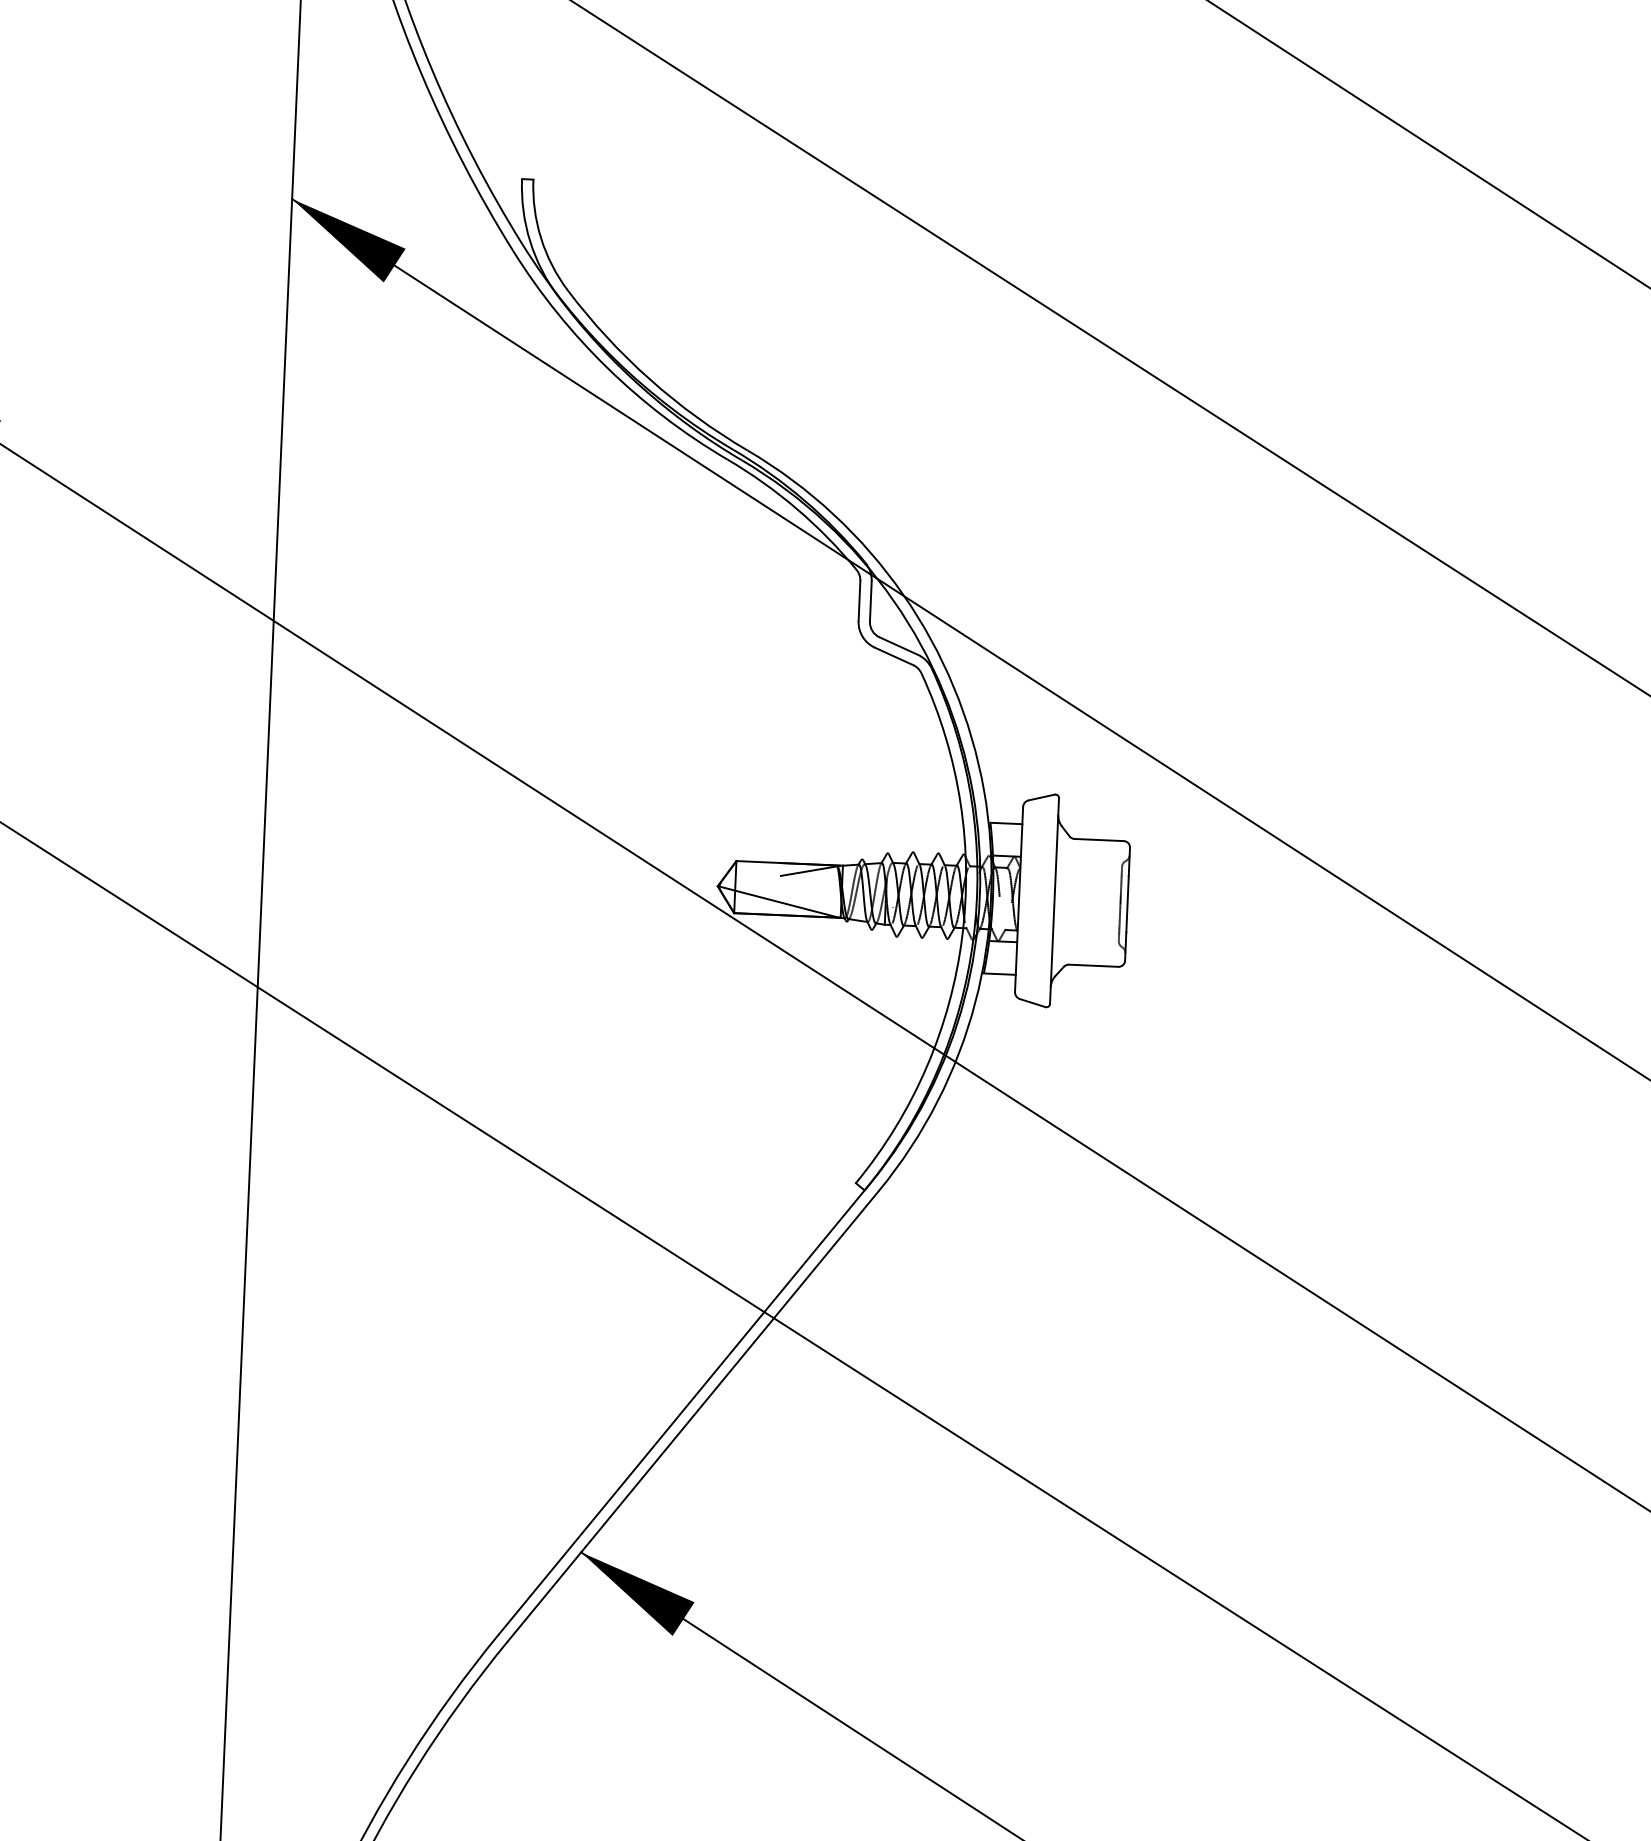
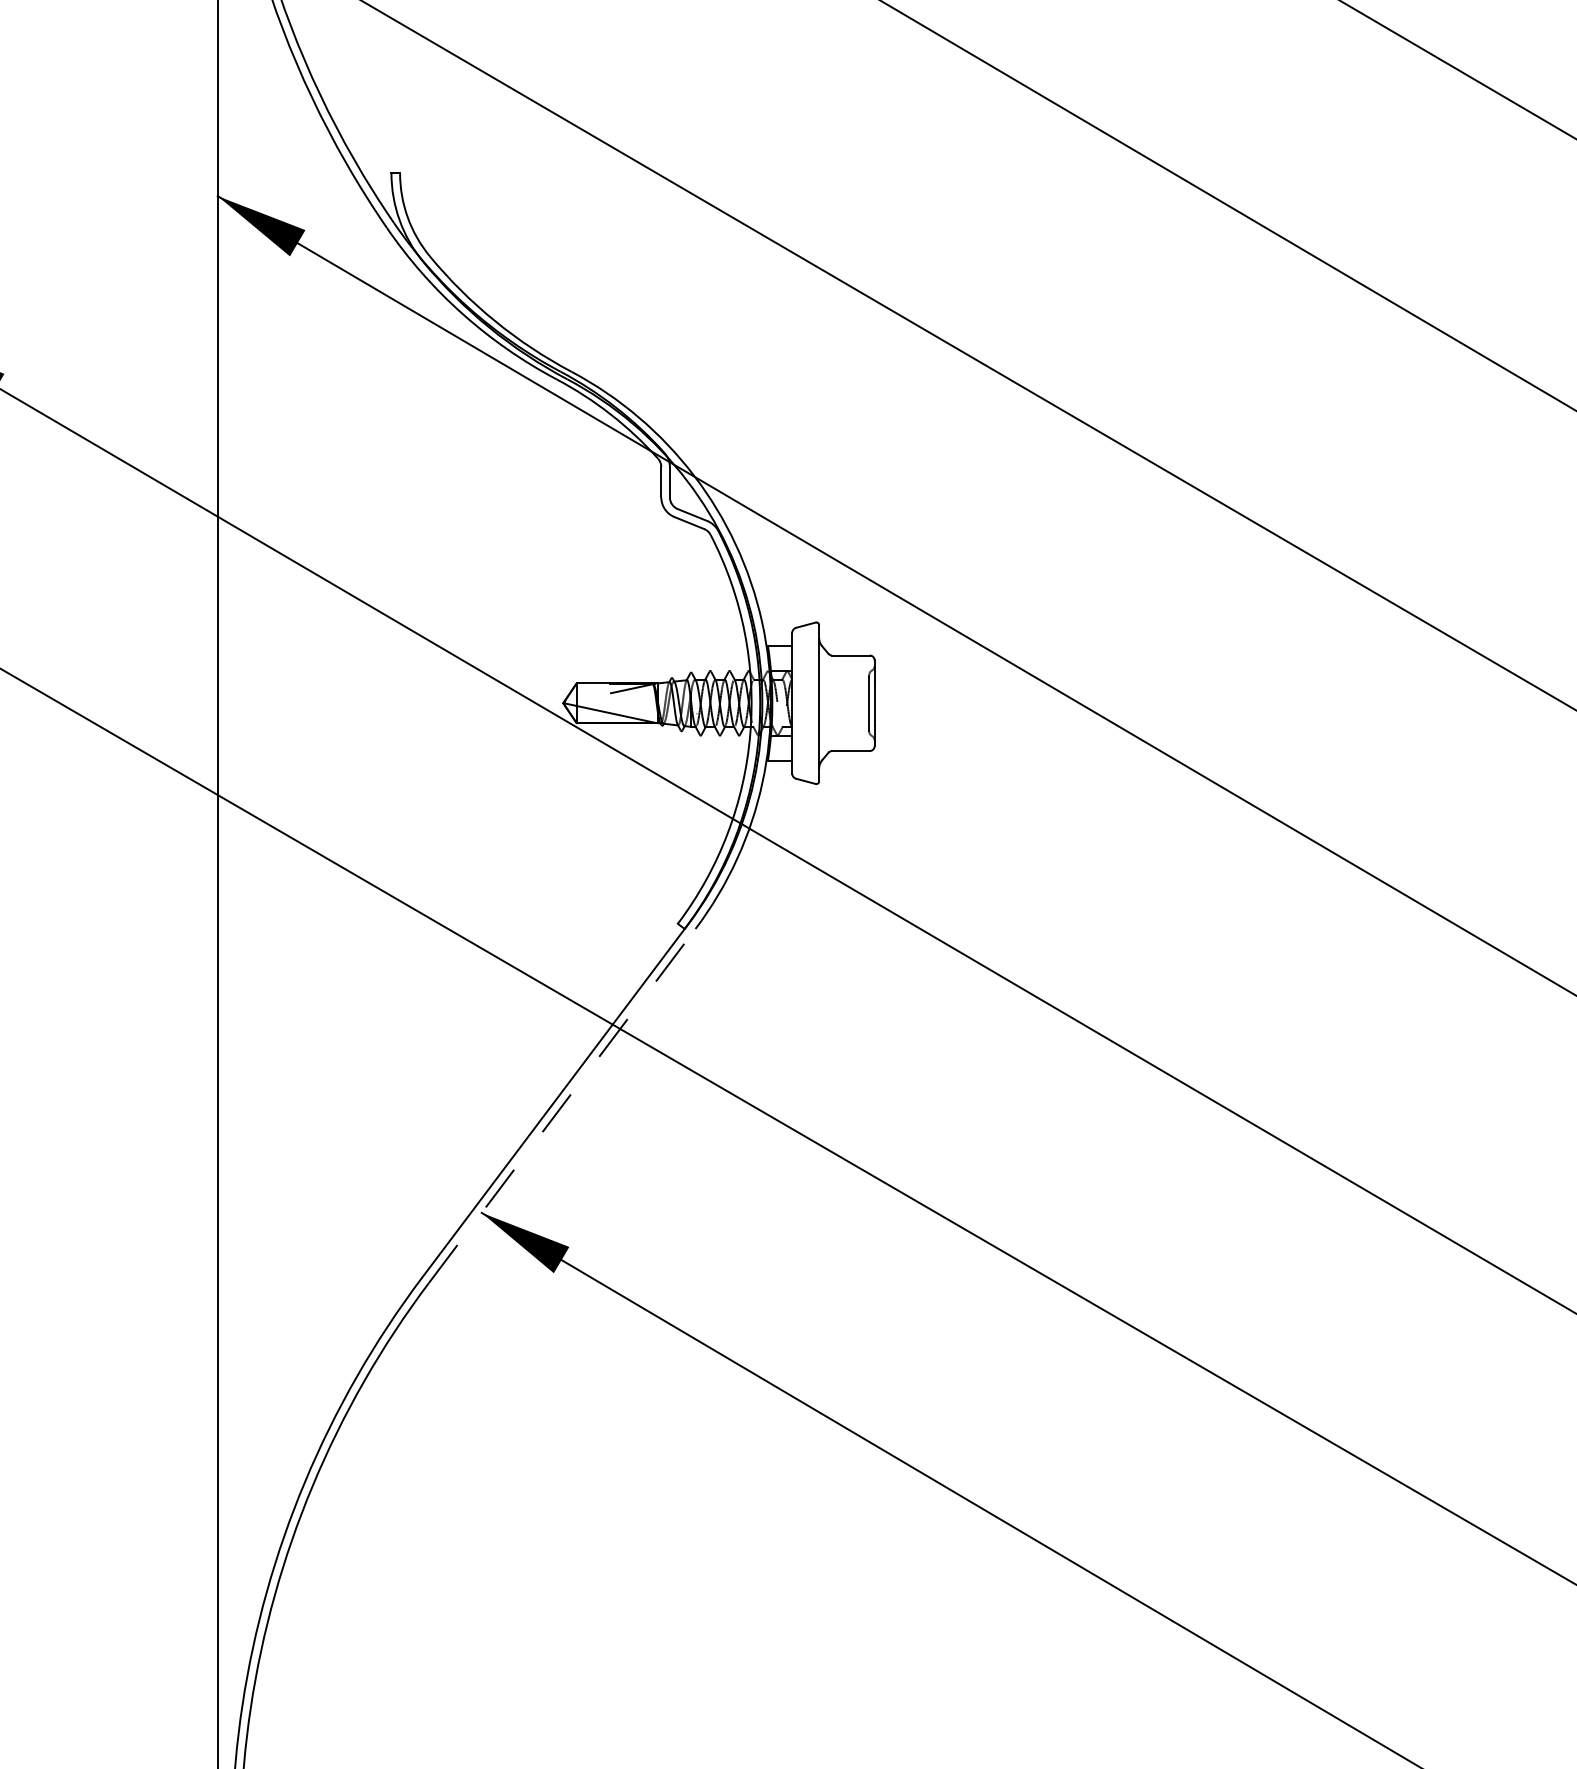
line: (693, 1415) -> (562, 1105), solid -> dashed

